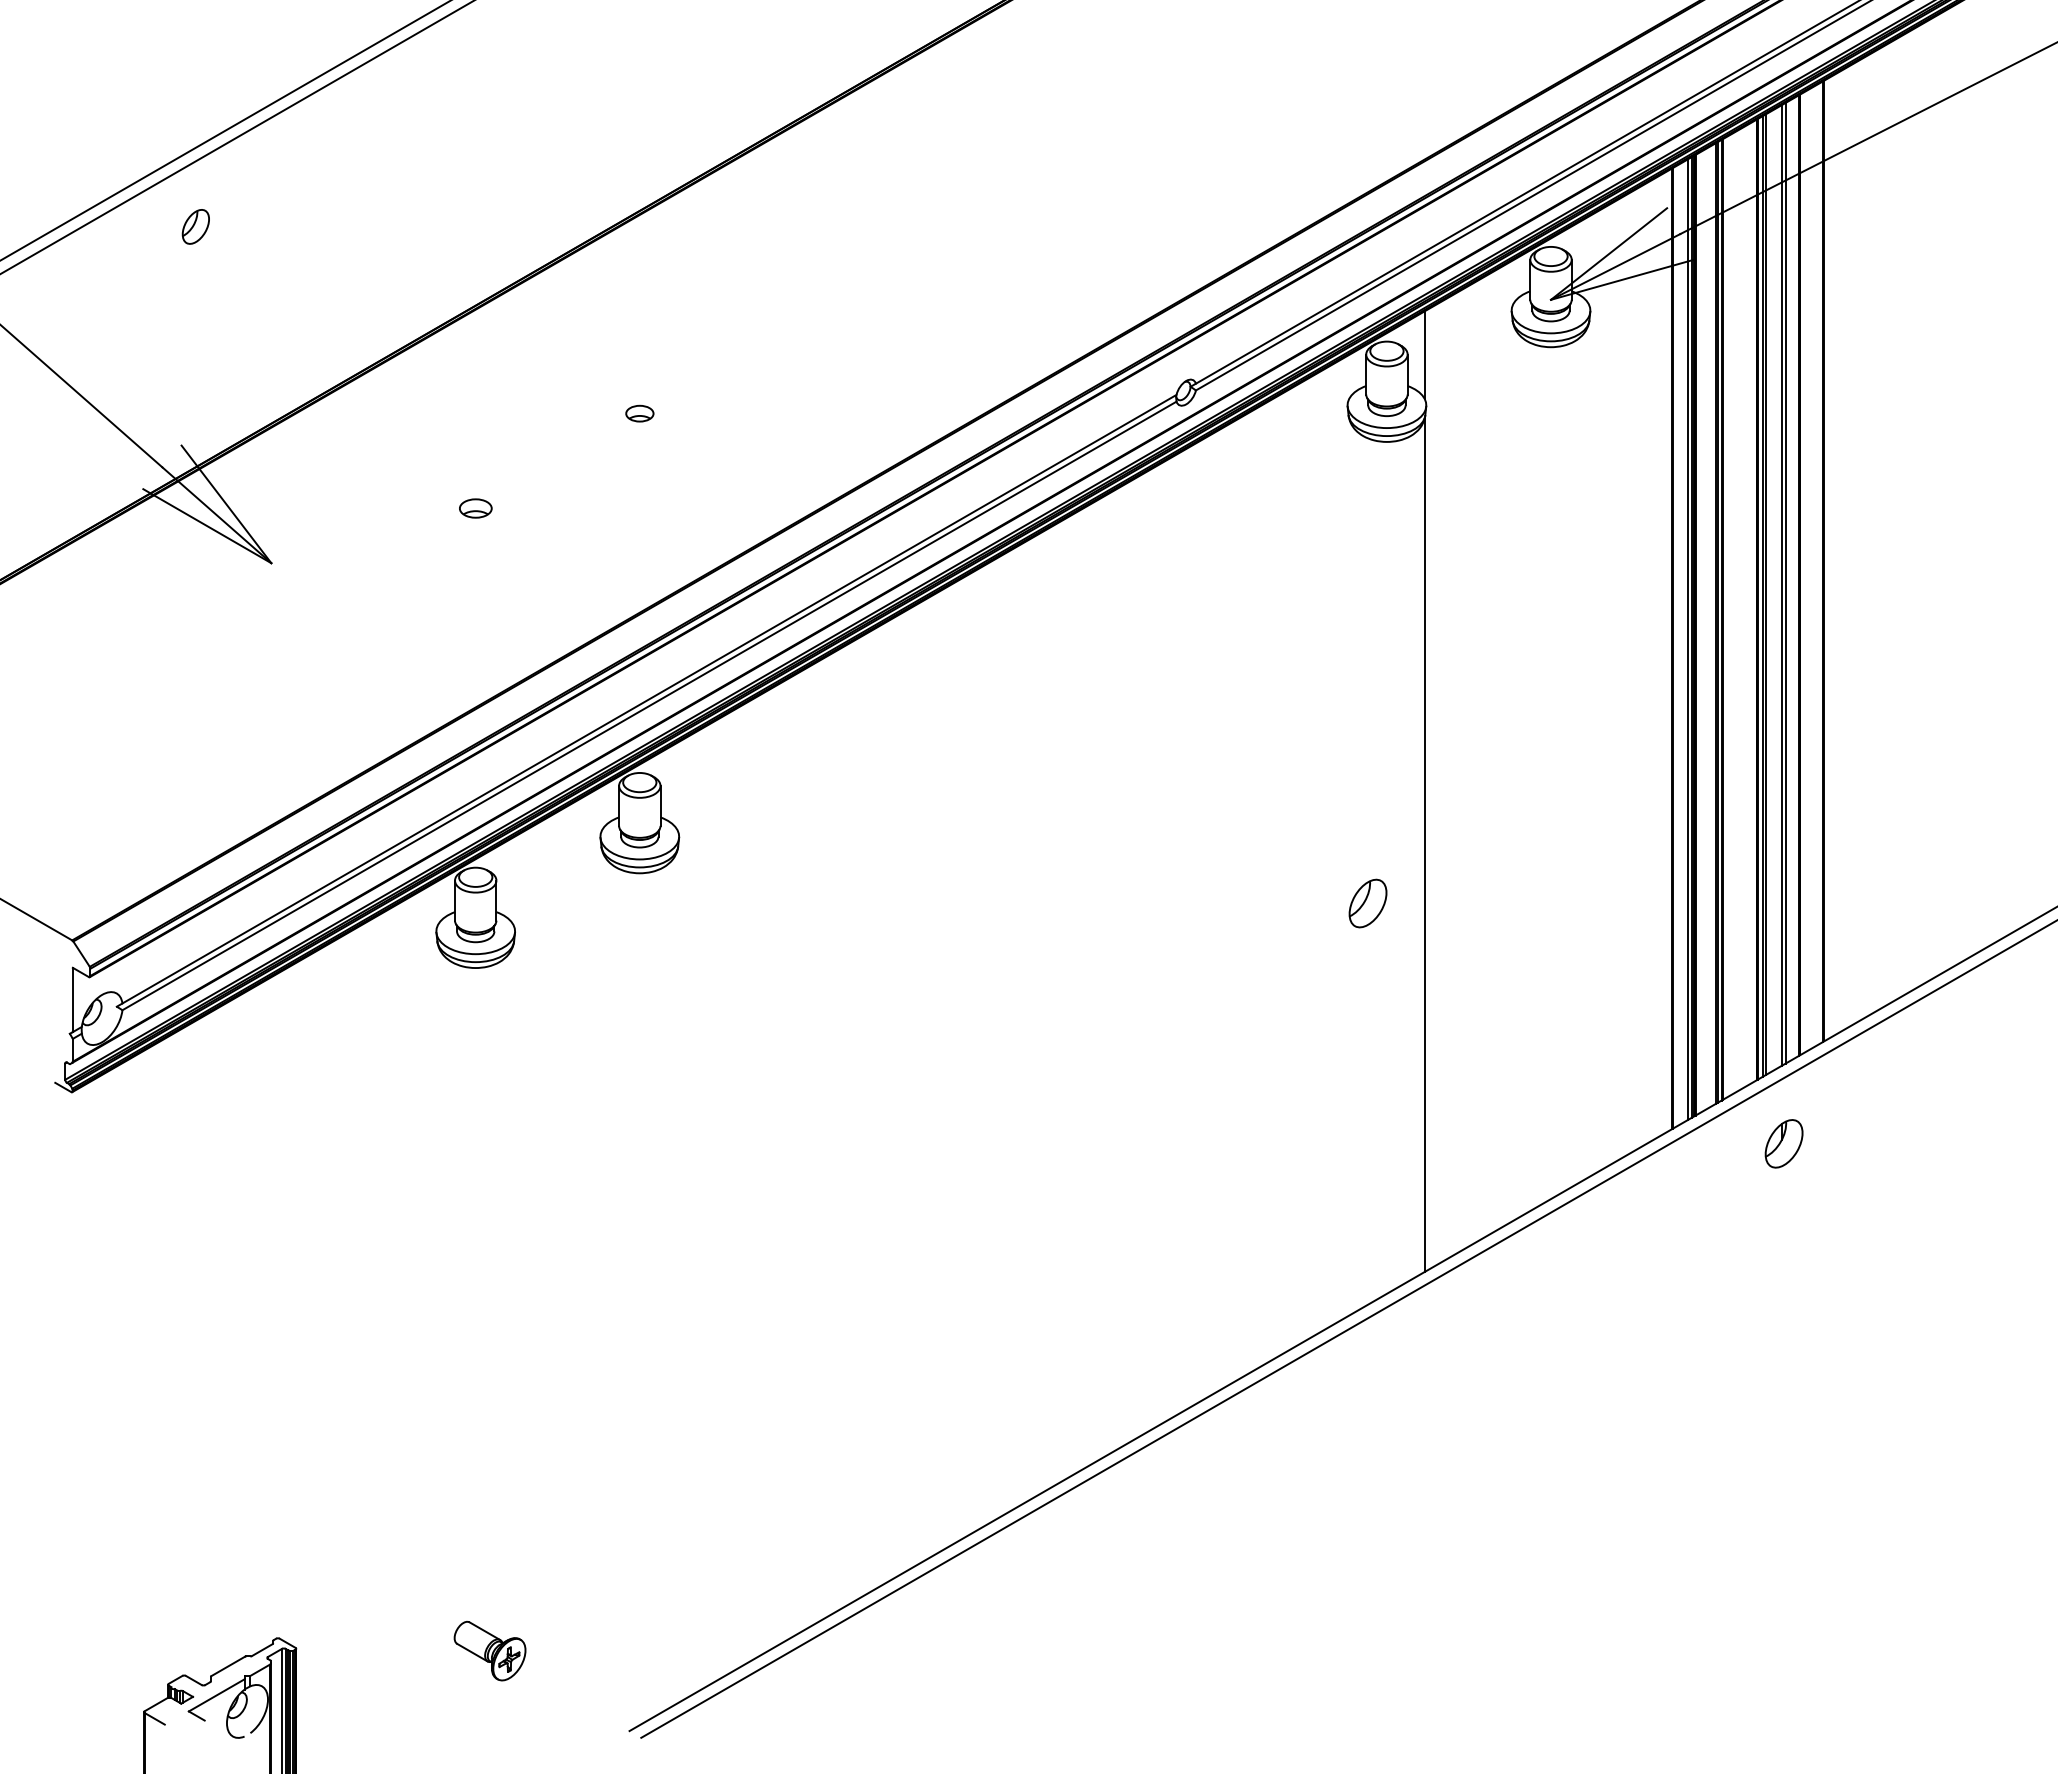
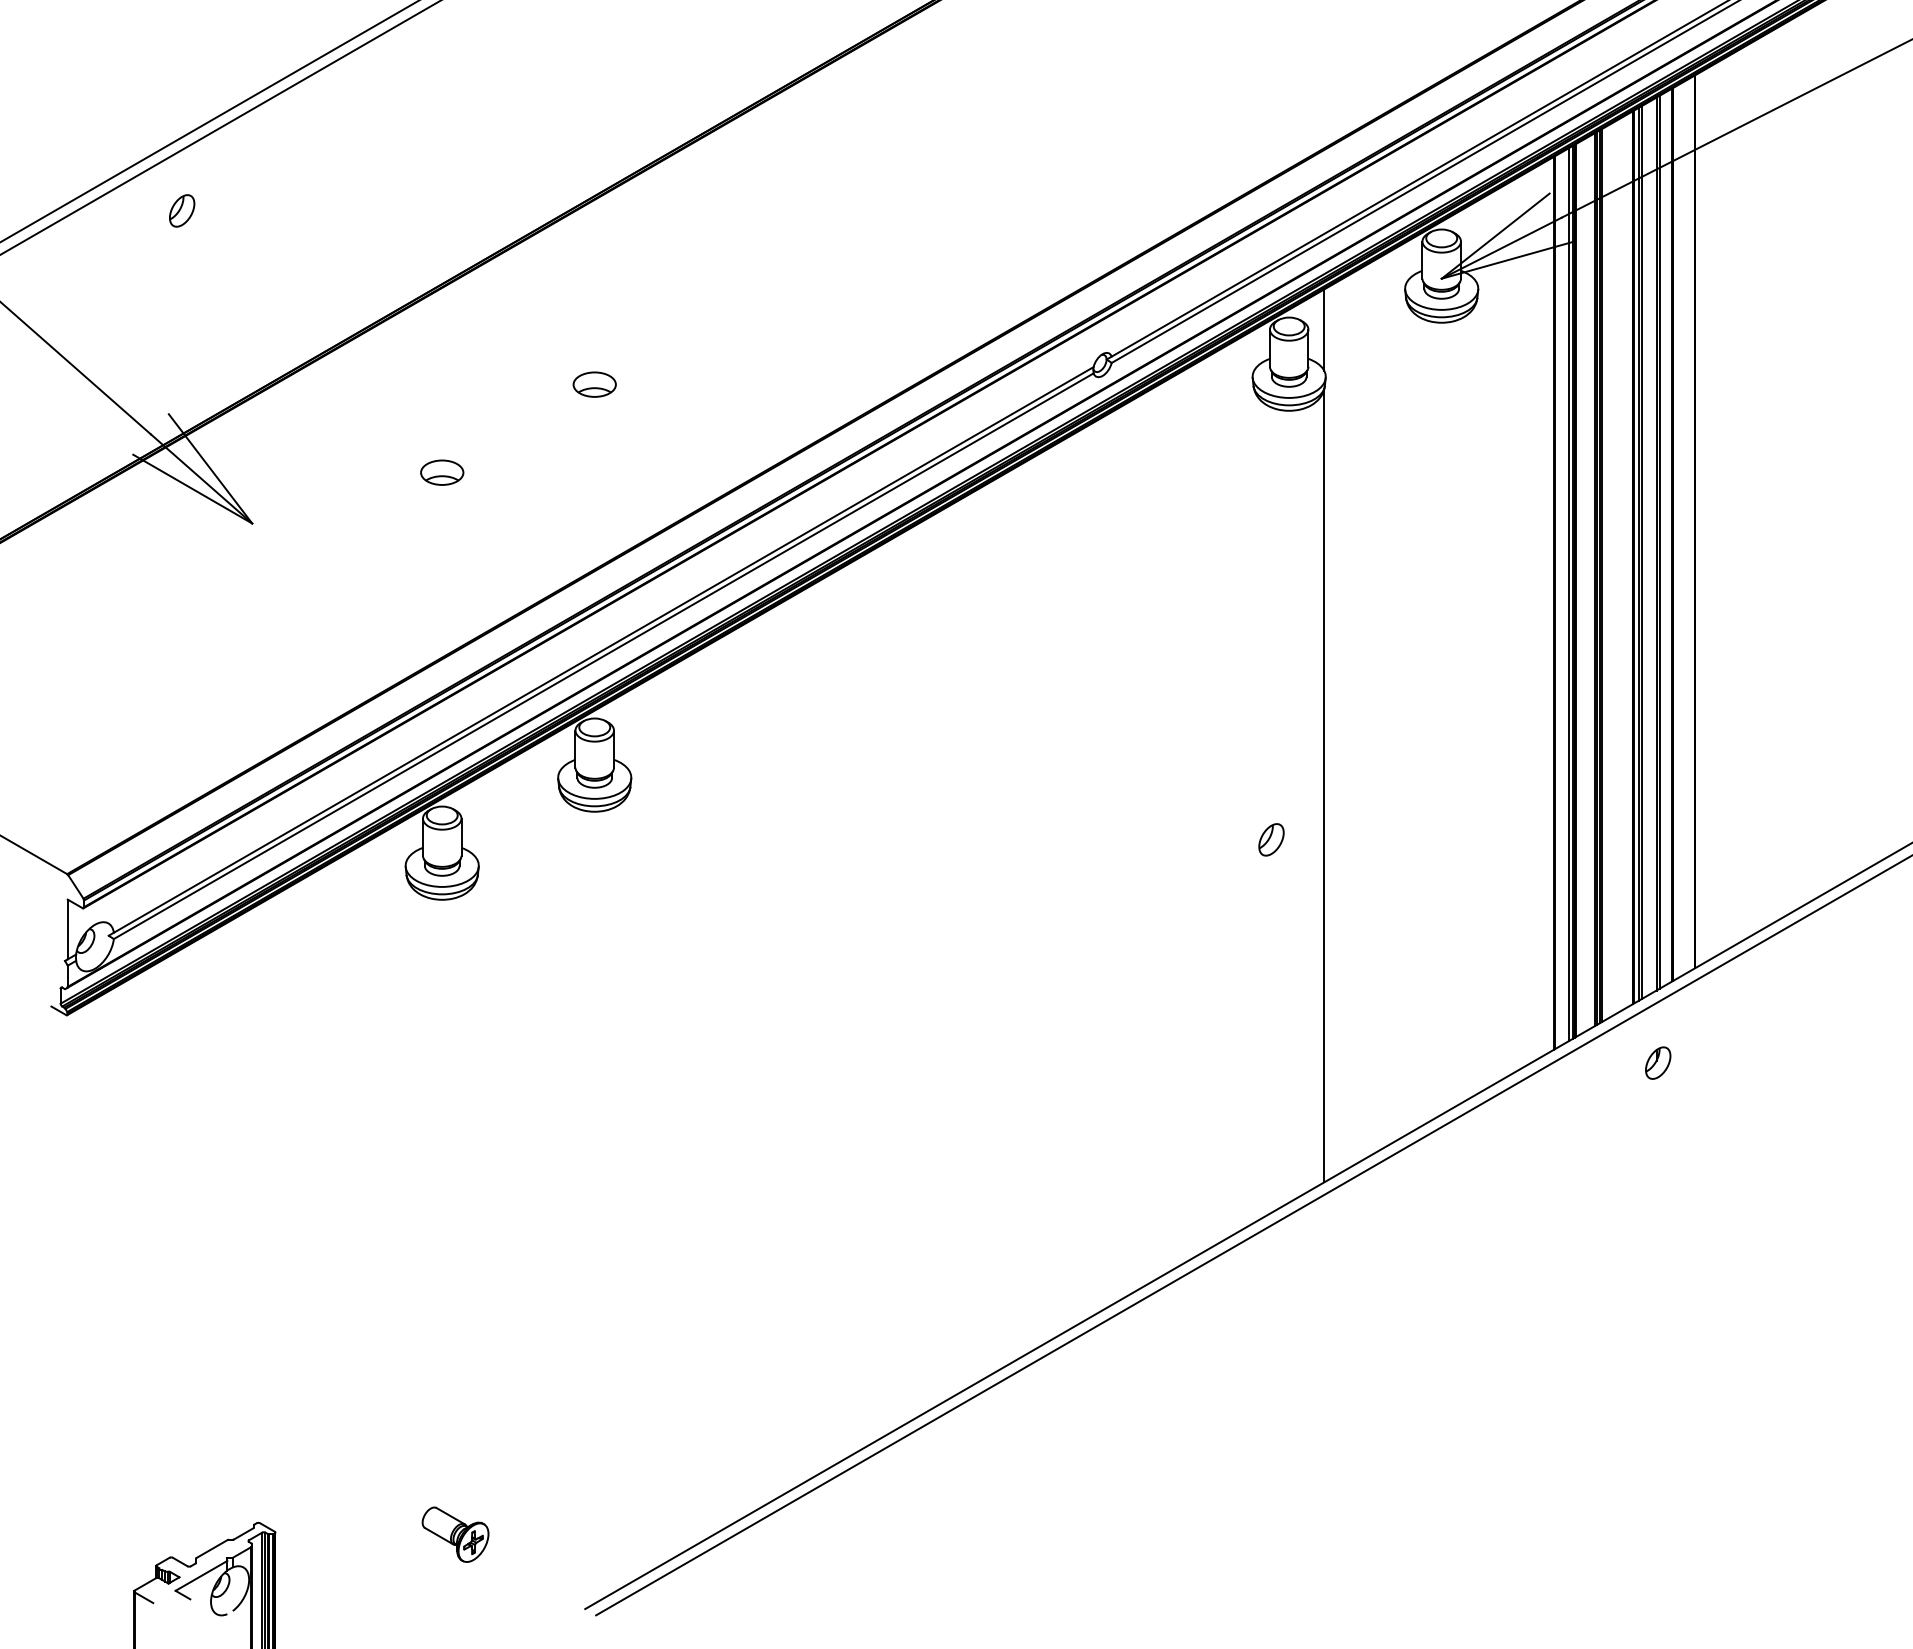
part: (639, 413) -> (594, 384), size x1.67
part: (475, 508) -> (442, 472), size x1.43
part: (1367, 903) -> (1271, 839), size x0.71
part: (1783, 1143) -> (1657, 1062), size x0.71

